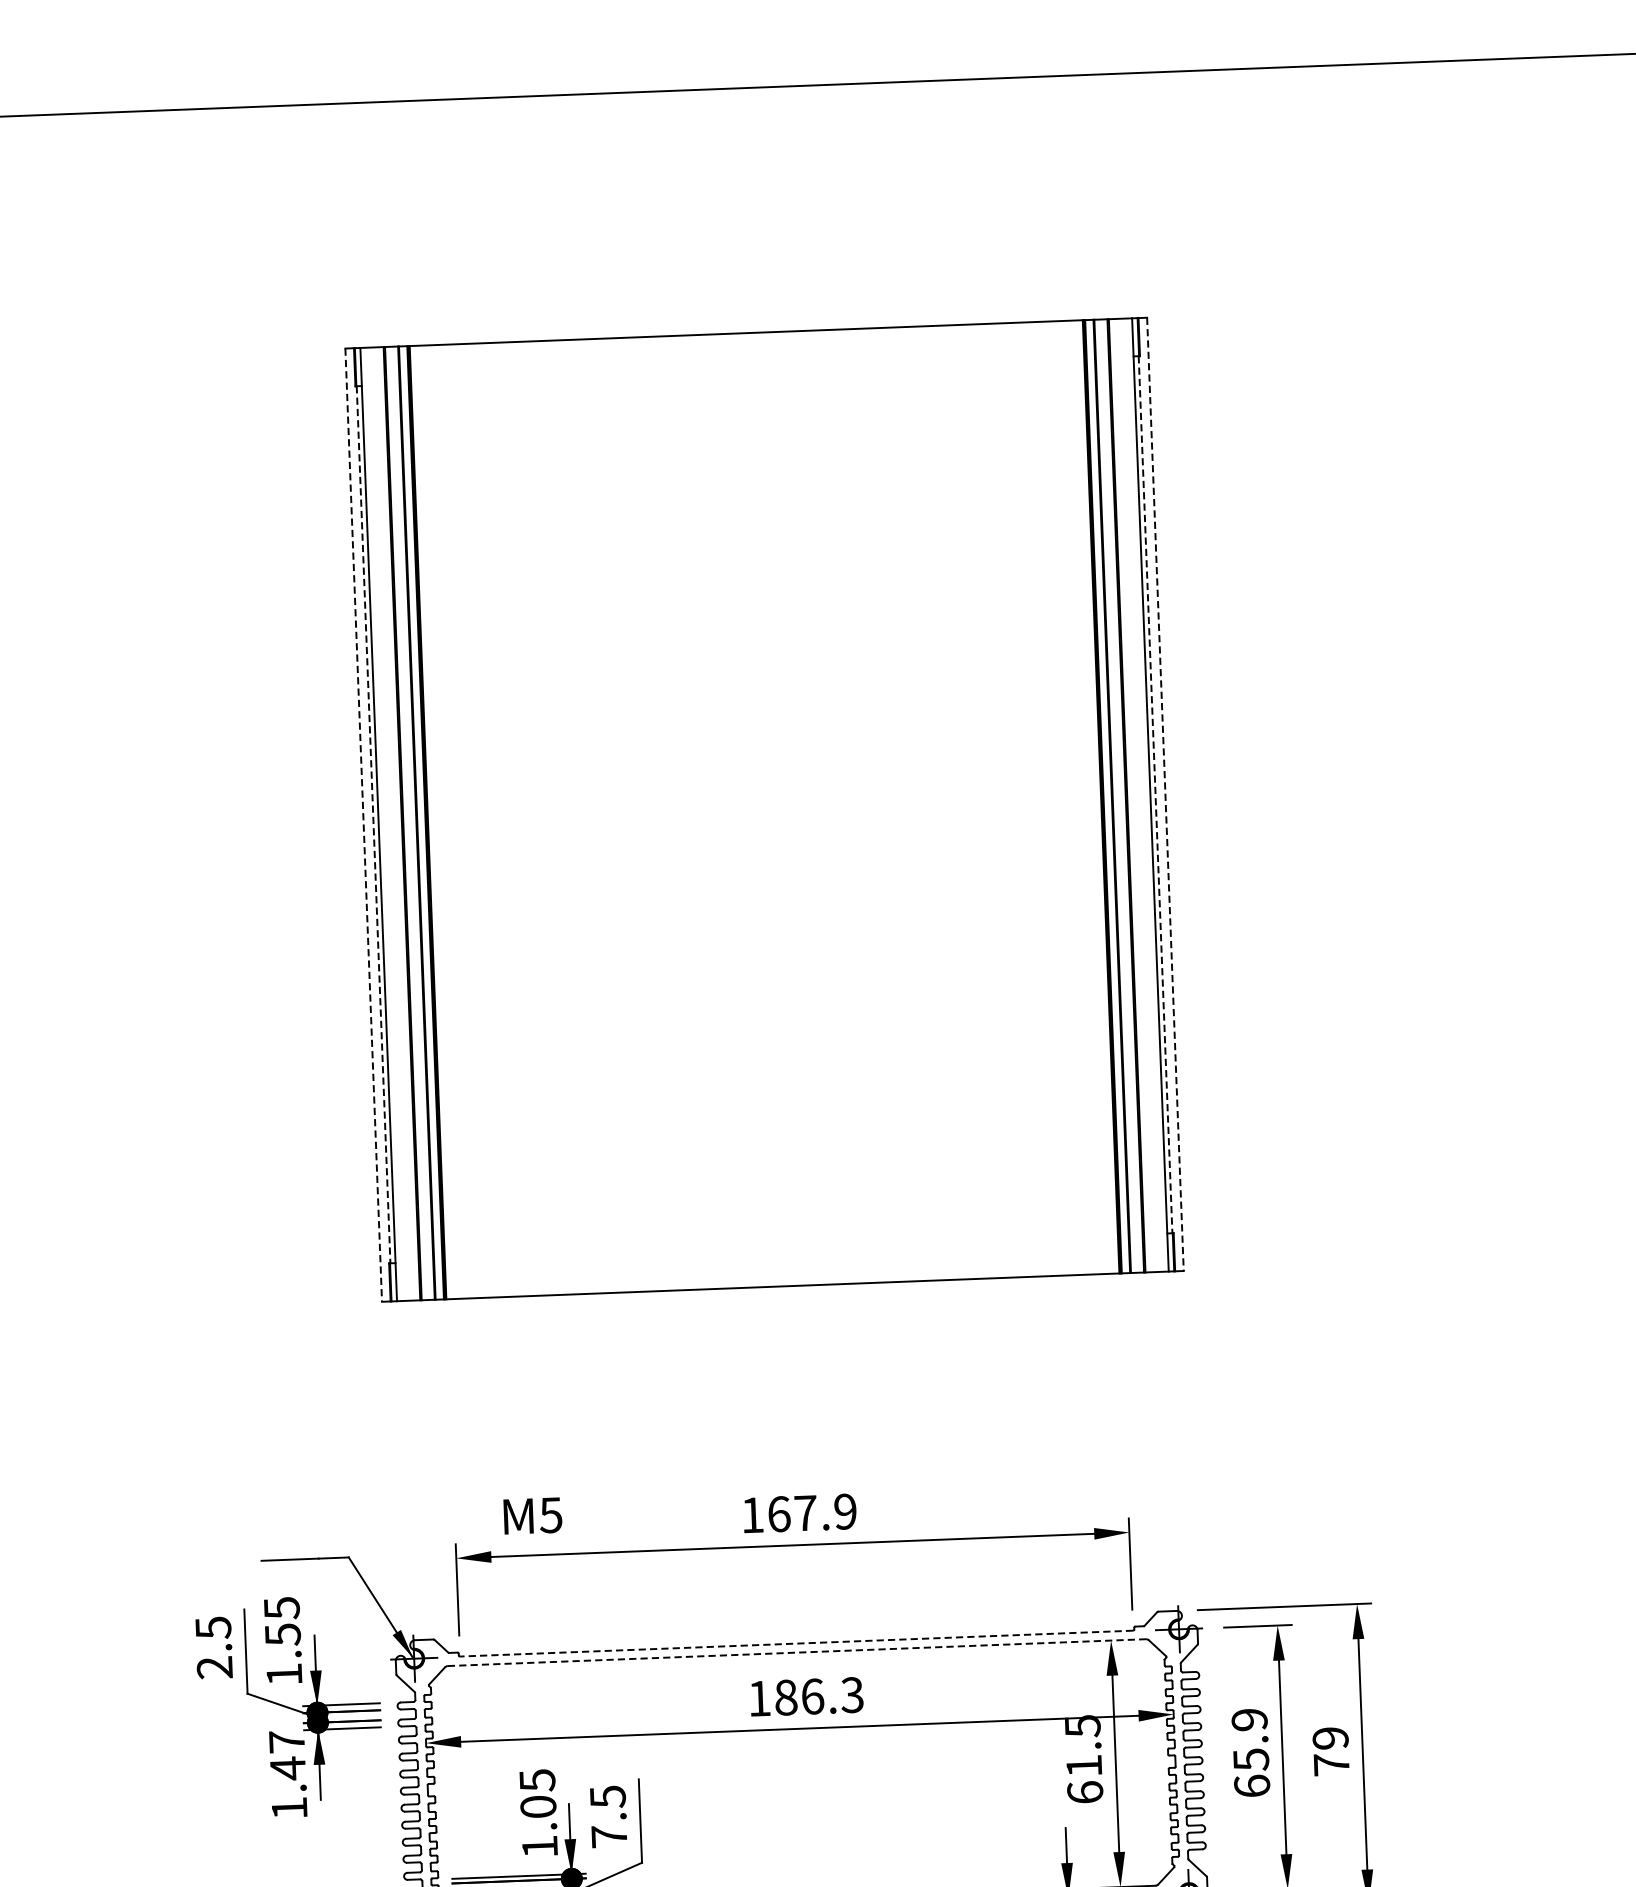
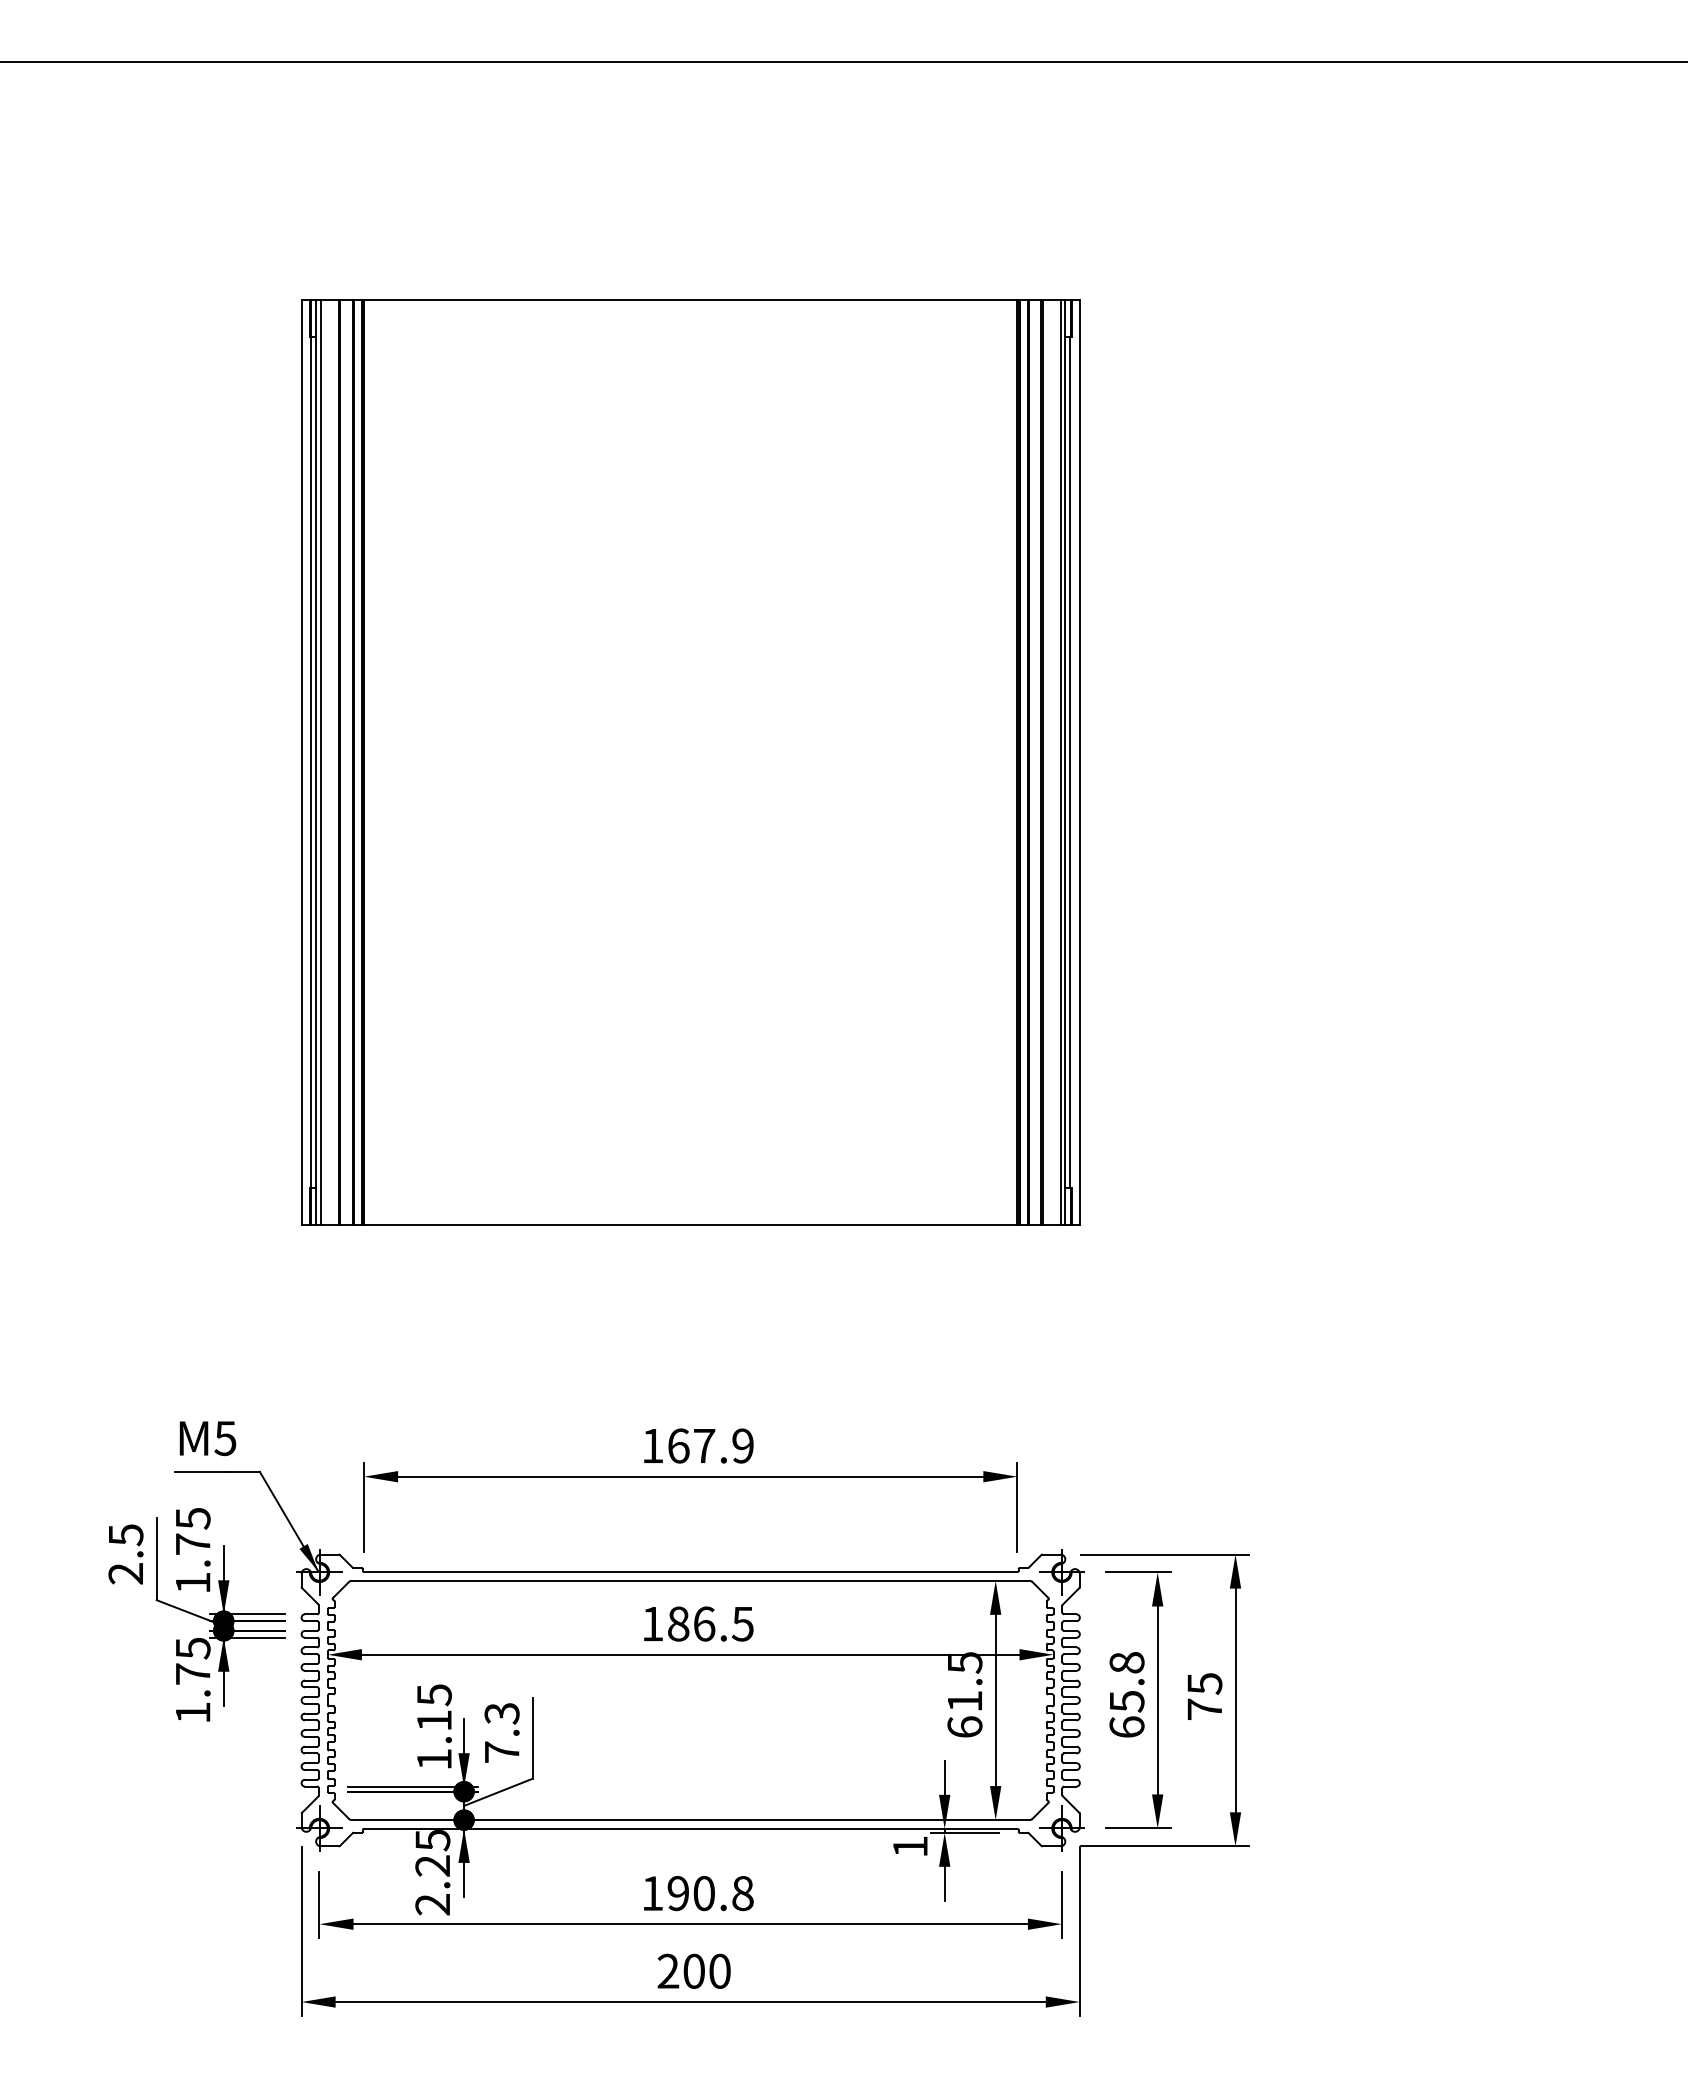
line: (1155, 794) -> (1070, 762), dashed -> solid
line: (1165, 794) -> (1079, 762), dashed -> solid
line: (1145, 795) -> (1060, 762), added
line: (373, 824) -> (311, 762), dashed -> solid
line: (383, 824) -> (320, 762), added
line: (363, 825) -> (301, 762), dashed -> solid
text: (532, 1515) -> (207, 1438), moved
text: (283, 1634) -> (193, 1544), 1.55 -> 1.75
line: (796, 1644) -> (690, 1572), dashed -> solid
line: (796, 1652) -> (690, 1580), dashed -> solid
text: (851, 1694) -> (742, 1623), 186.3 -> 186.5
text: (1249, 1719) -> (1126, 1662), 65.9 -> 65.8
text: (1330, 1738) -> (1204, 1683), 79 -> 75
text: (287, 1755) -> (193, 1661), 1.47 -> 1.75
text: (607, 1796) -> (501, 1713), 7.5 -> 7.3
text: (537, 1806) -> (433, 1720), 1.05 -> 1.15

